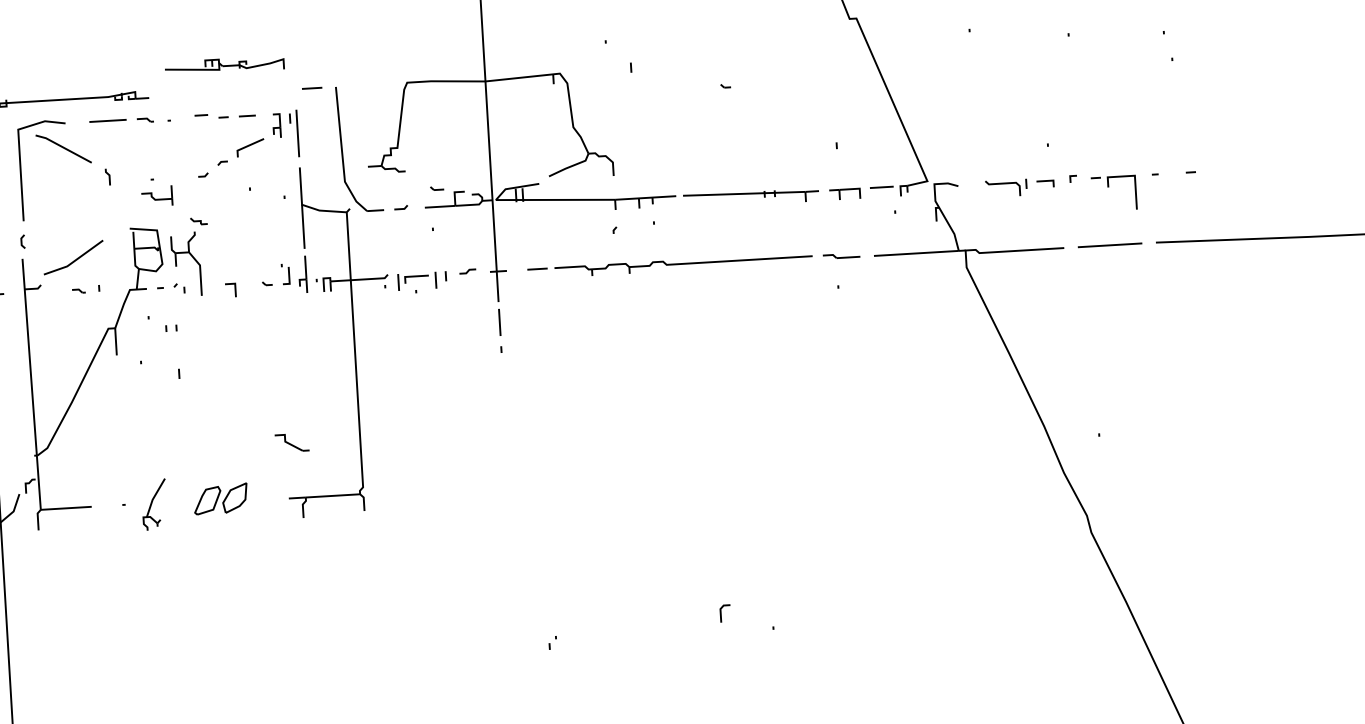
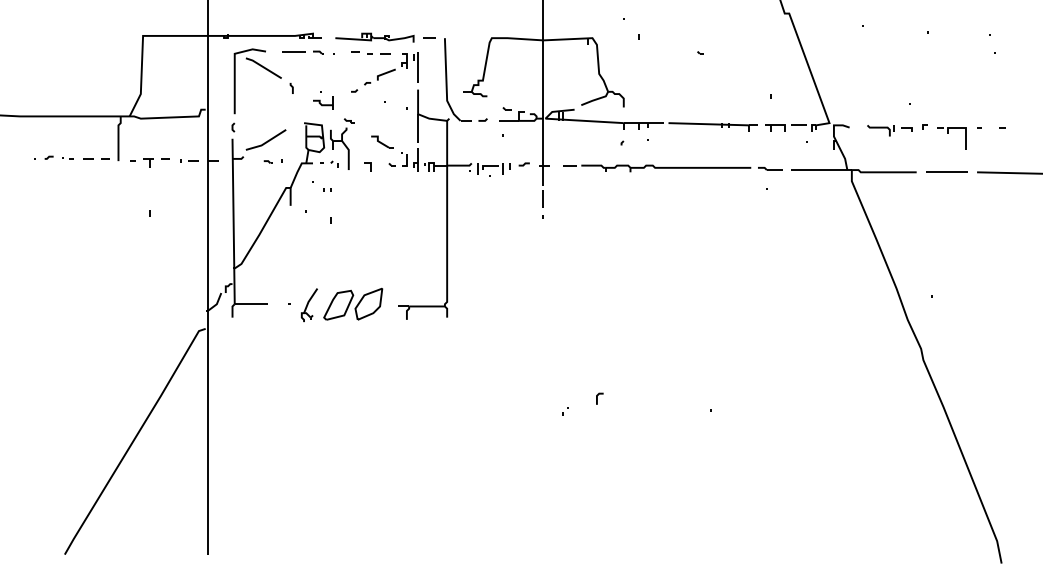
part: (224, 65) -> (374, 37), moved
part: (292, 441) -> (382, 141), moved
part: (221, 498) -> (353, 303), size x1.67
line: (721, 613) -> (597, 398), moved

